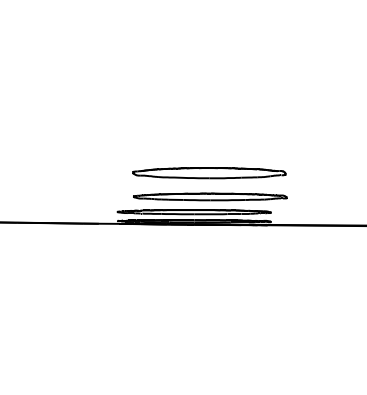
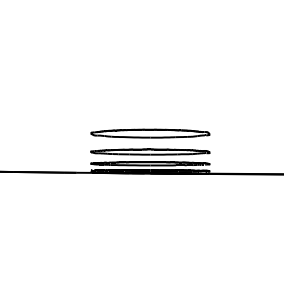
part: (209, 173) -> (150, 133), moved
part: (210, 196) -> (150, 151), moved

